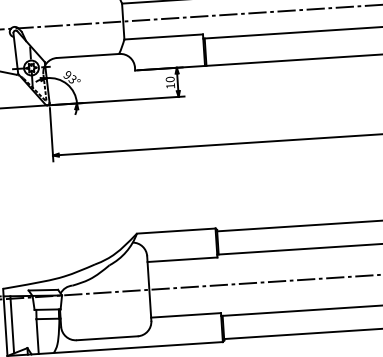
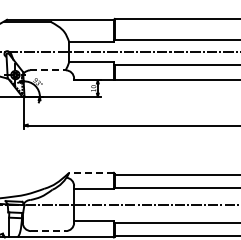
line: (89, 56) -> (48, 70), solid -> dashed
line: (176, 230) -> (91, 172), solid -> dashed
line: (109, 338) -> (49, 231), solid -> dashed

